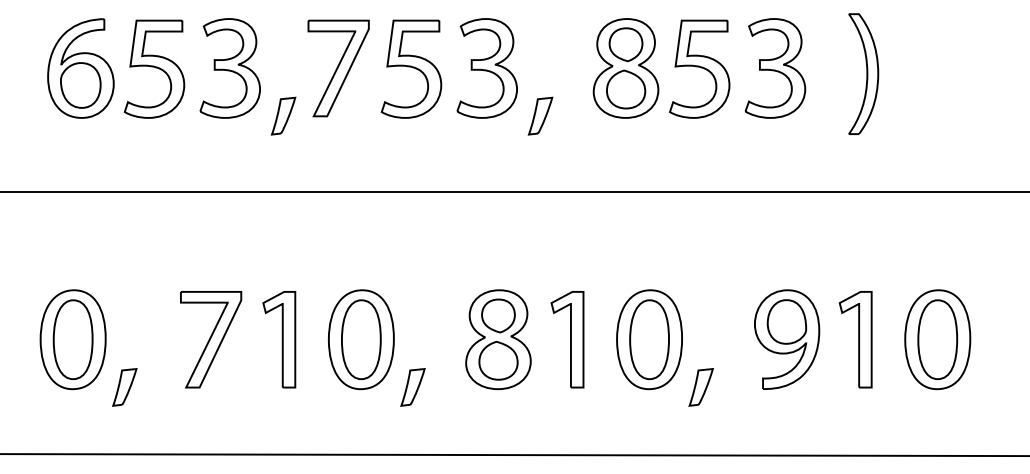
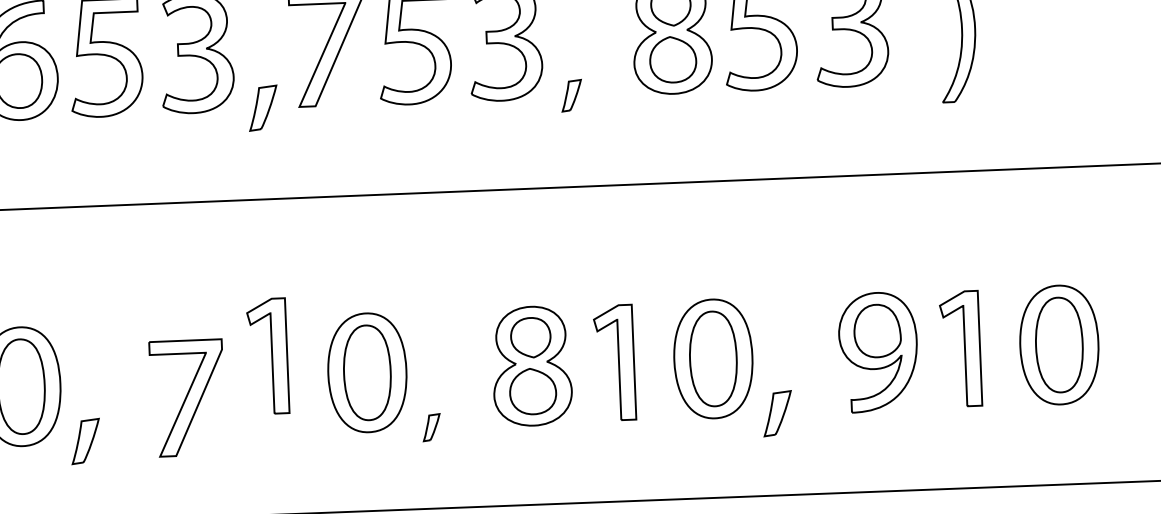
part: (540, 115) -> (571, 95), size x0.7
part: (211, 339) -> (188, 397), moved
part: (279, 339) -> (268, 356), moved
part: (412, 387) -> (431, 427), size x0.6

